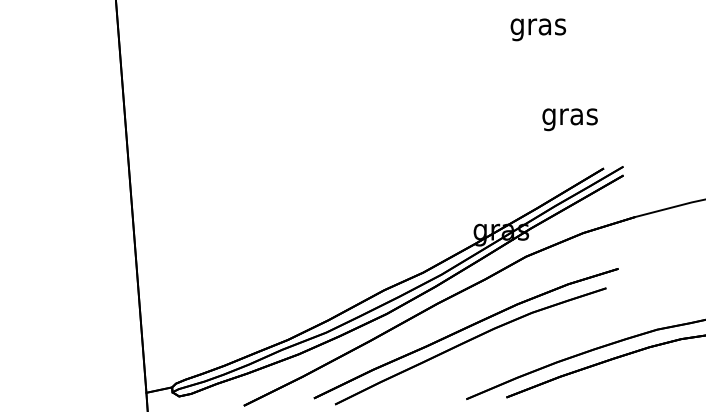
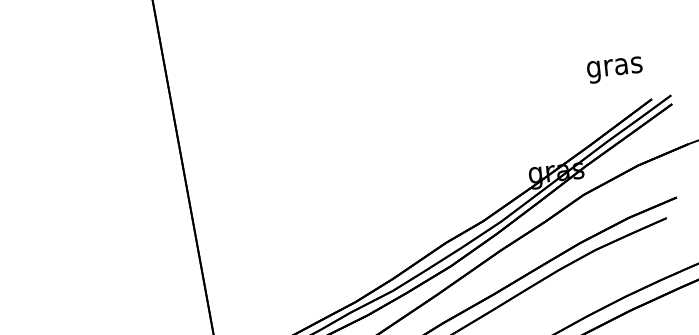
text: (569, 119) -> (614, 69), moved

